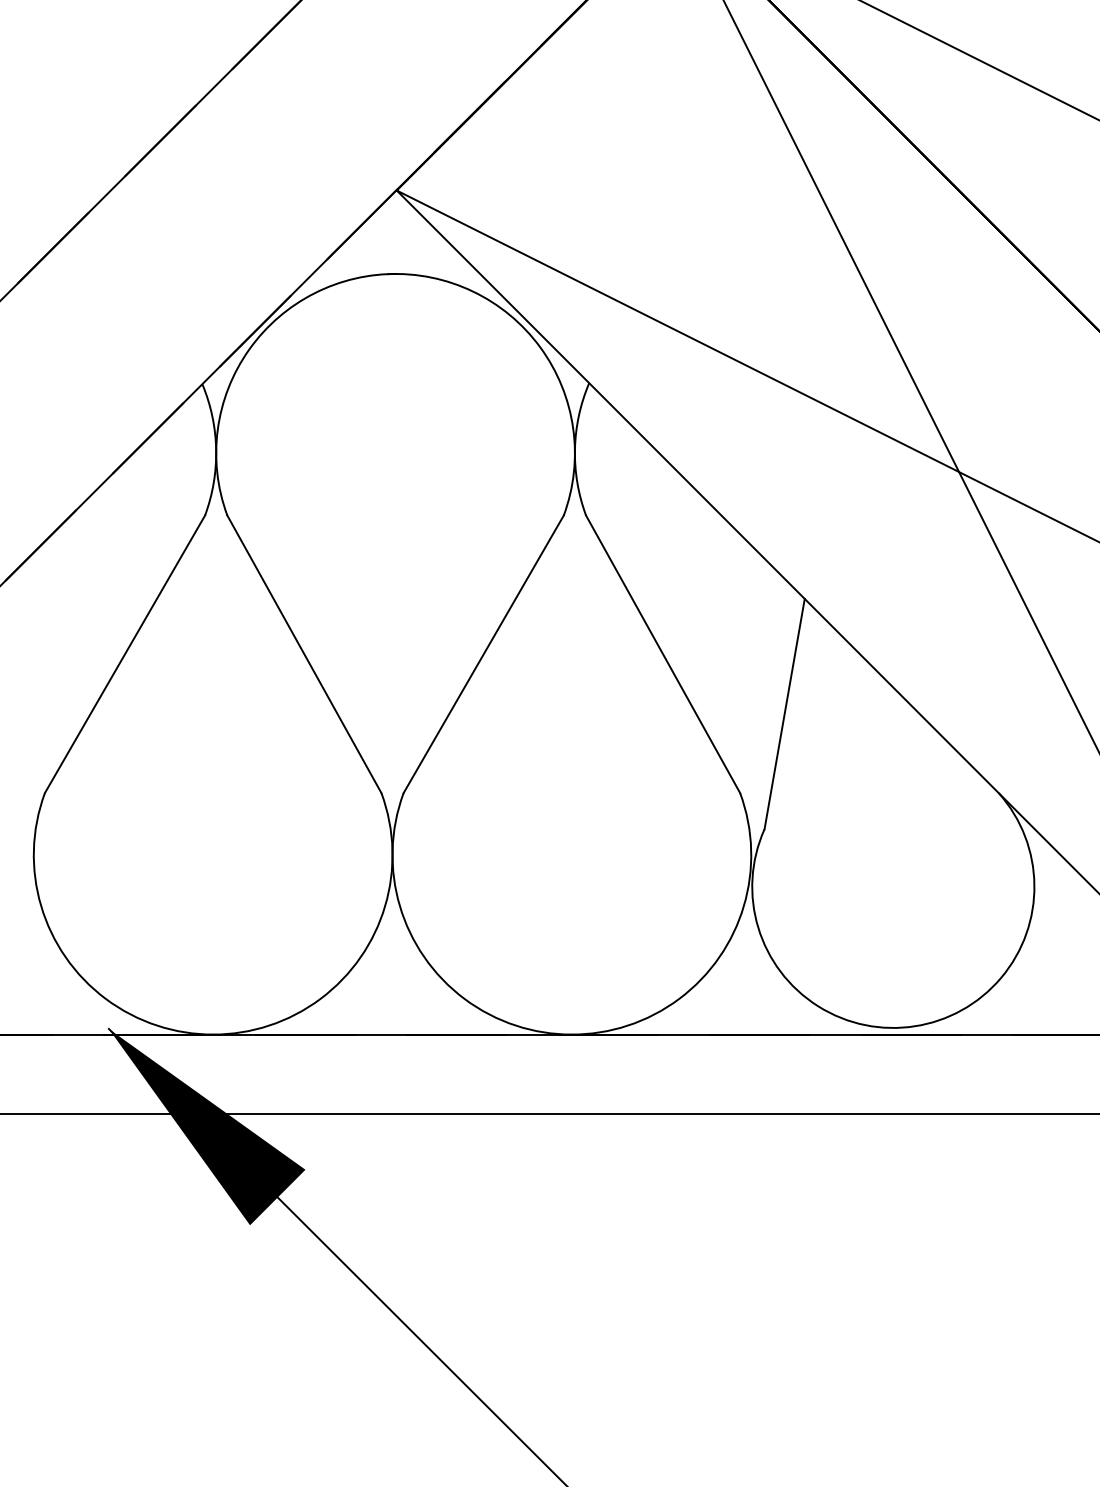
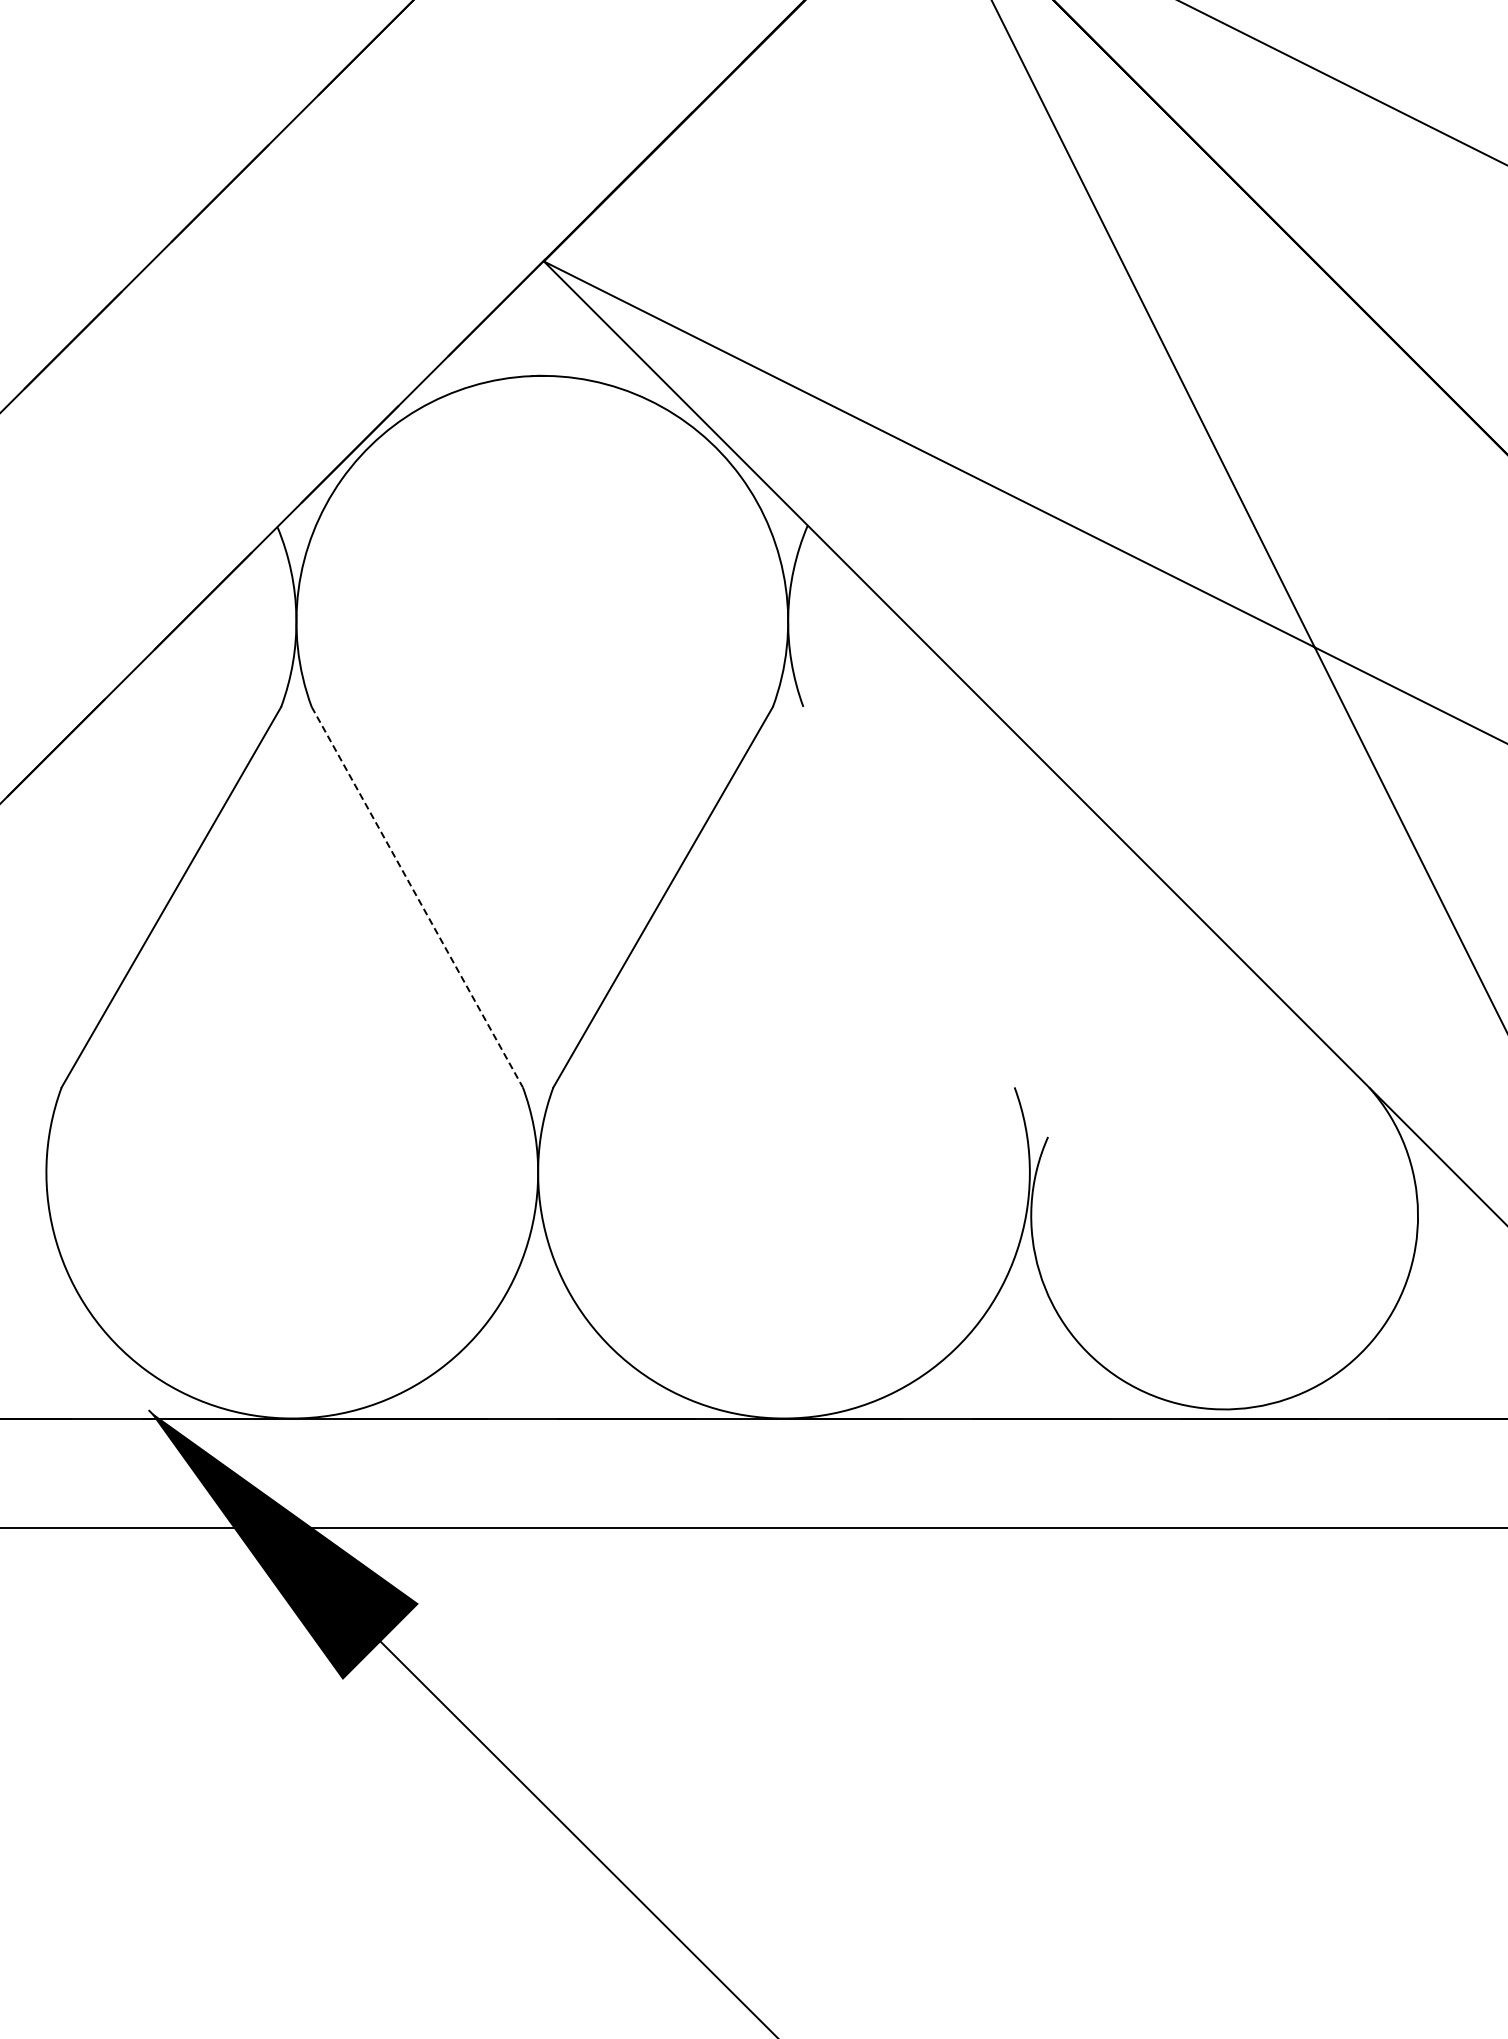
line: (662, 653) -> (908, 896), removed
line: (304, 654) -> (417, 897), solid -> dashed
line: (784, 714) -> (1075, 979), removed

